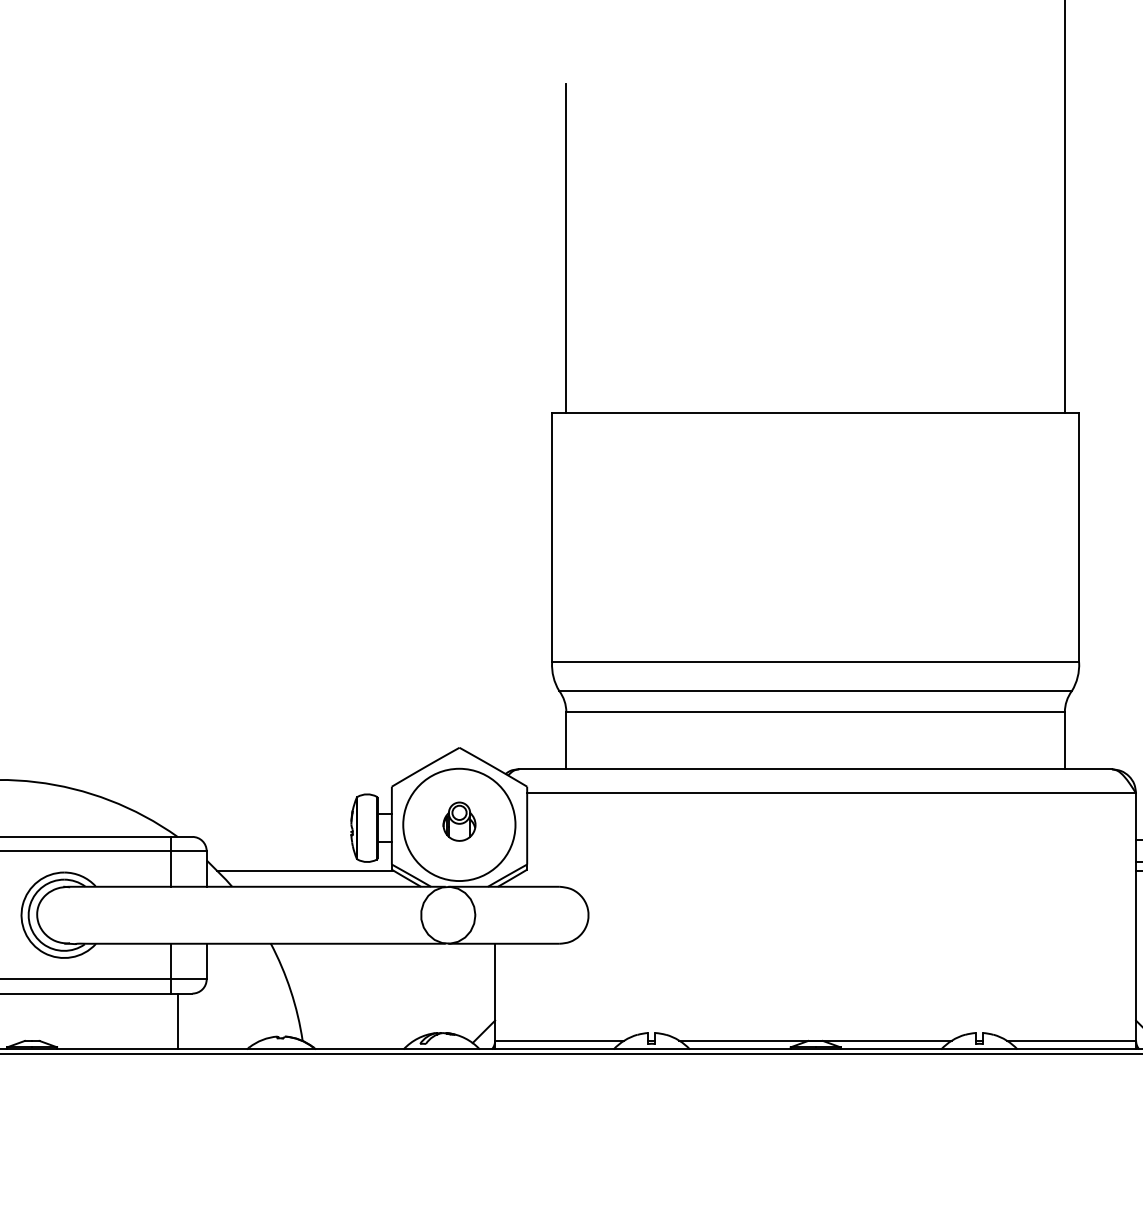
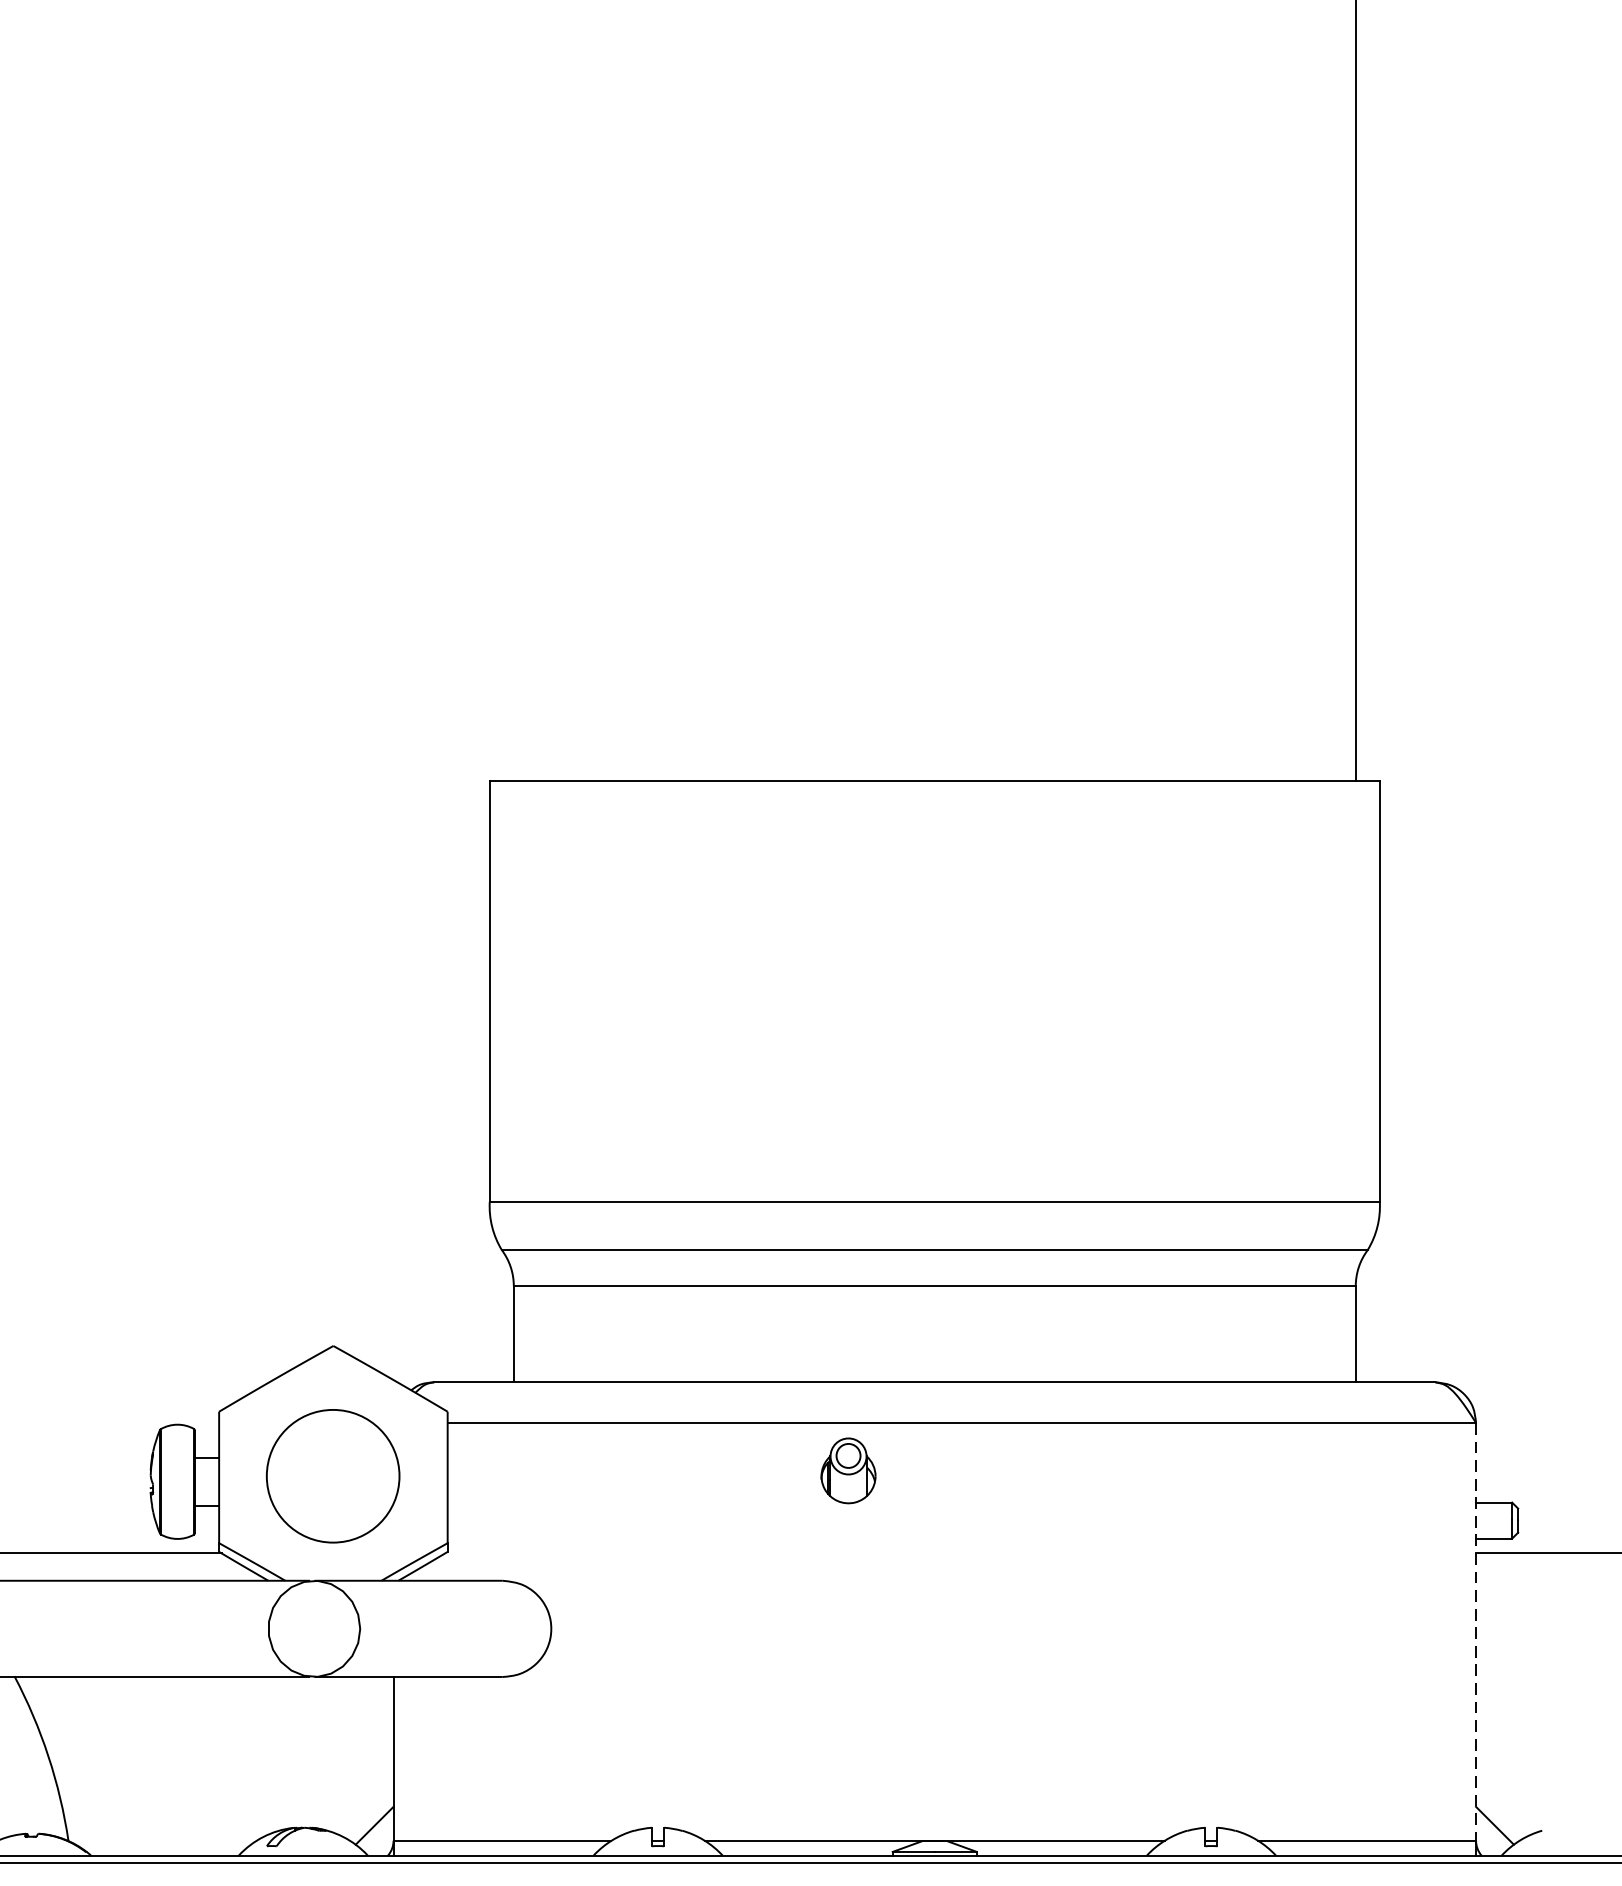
line: (566, 248) -> (514, 502), removed
part: (459, 821) -> (848, 1470), moved
circle: (459, 824) -> (333, 1475), size x0.7
line: (1136, 917) -> (1476, 1632), solid -> dashed

